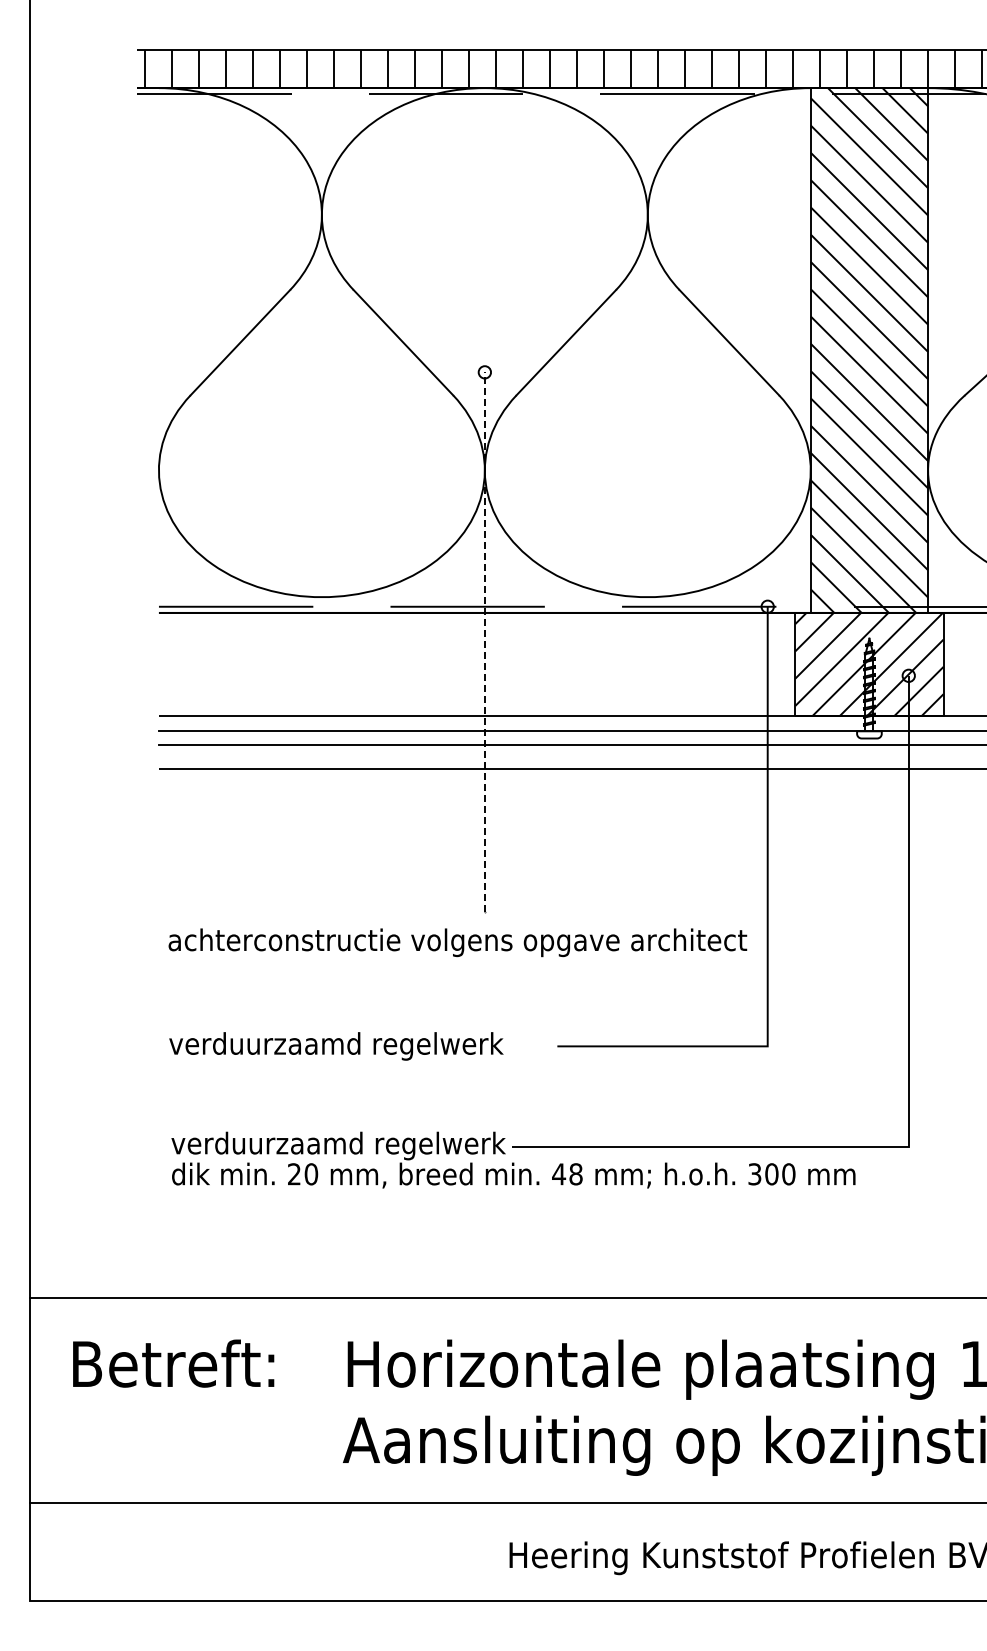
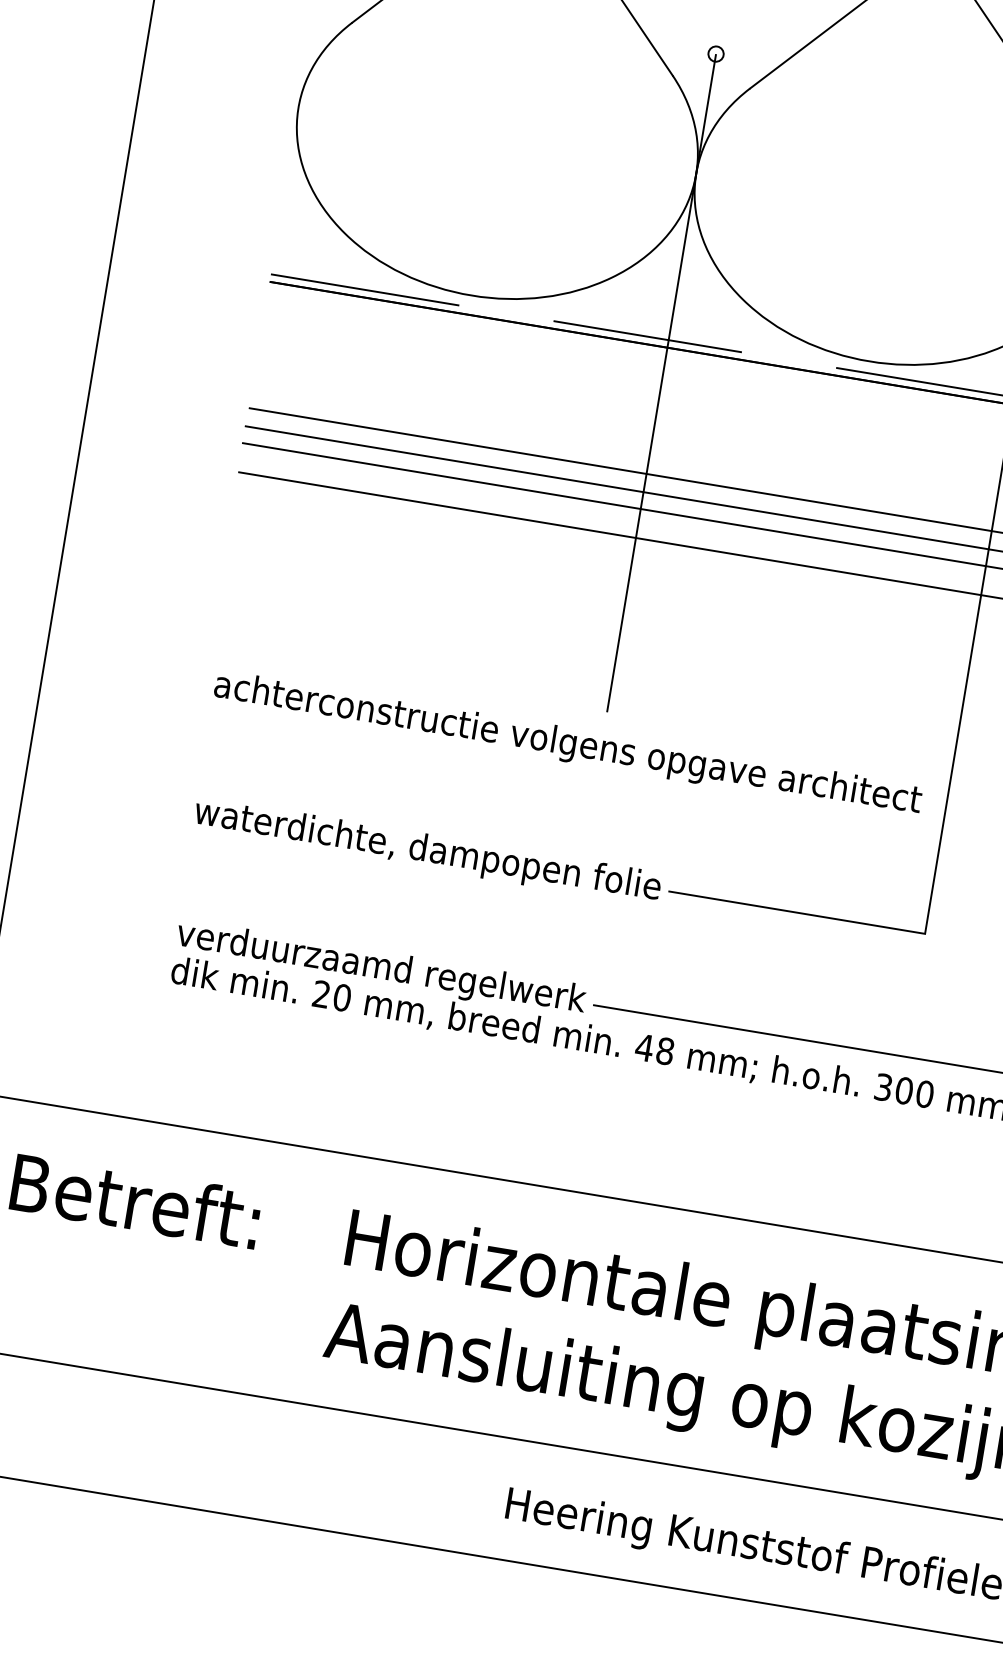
line: (484, 642) -> (661, 383), dashed -> solid
text: (359, 1046) -> (426, 851), verduurzaamd regelwerk -> waterdichte, dampopen folie

